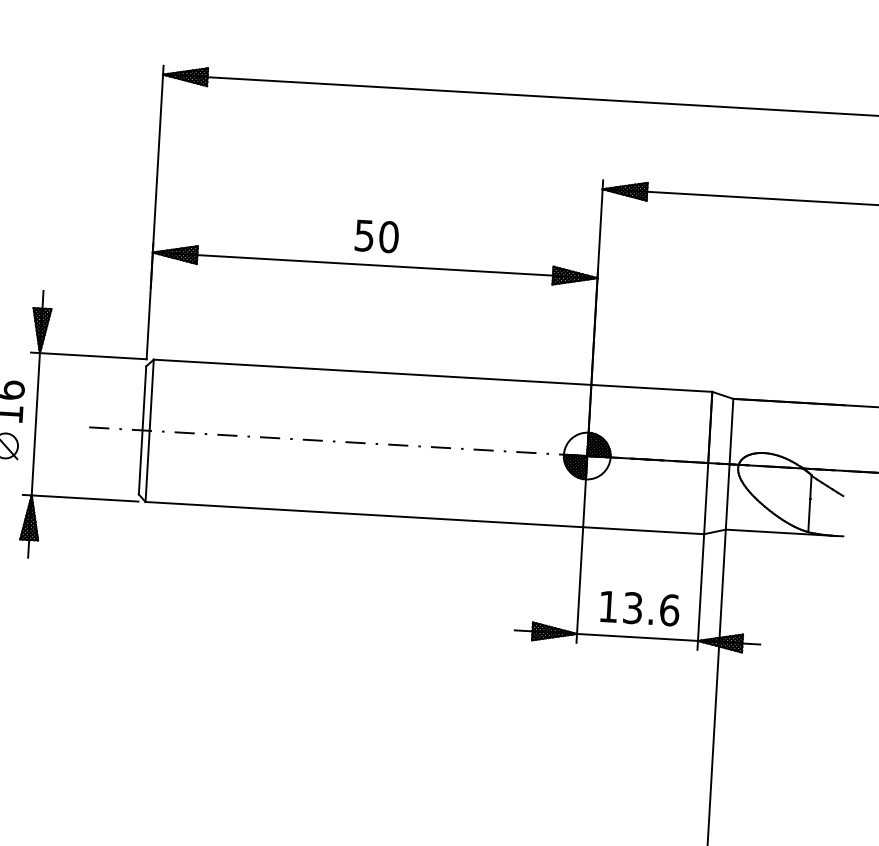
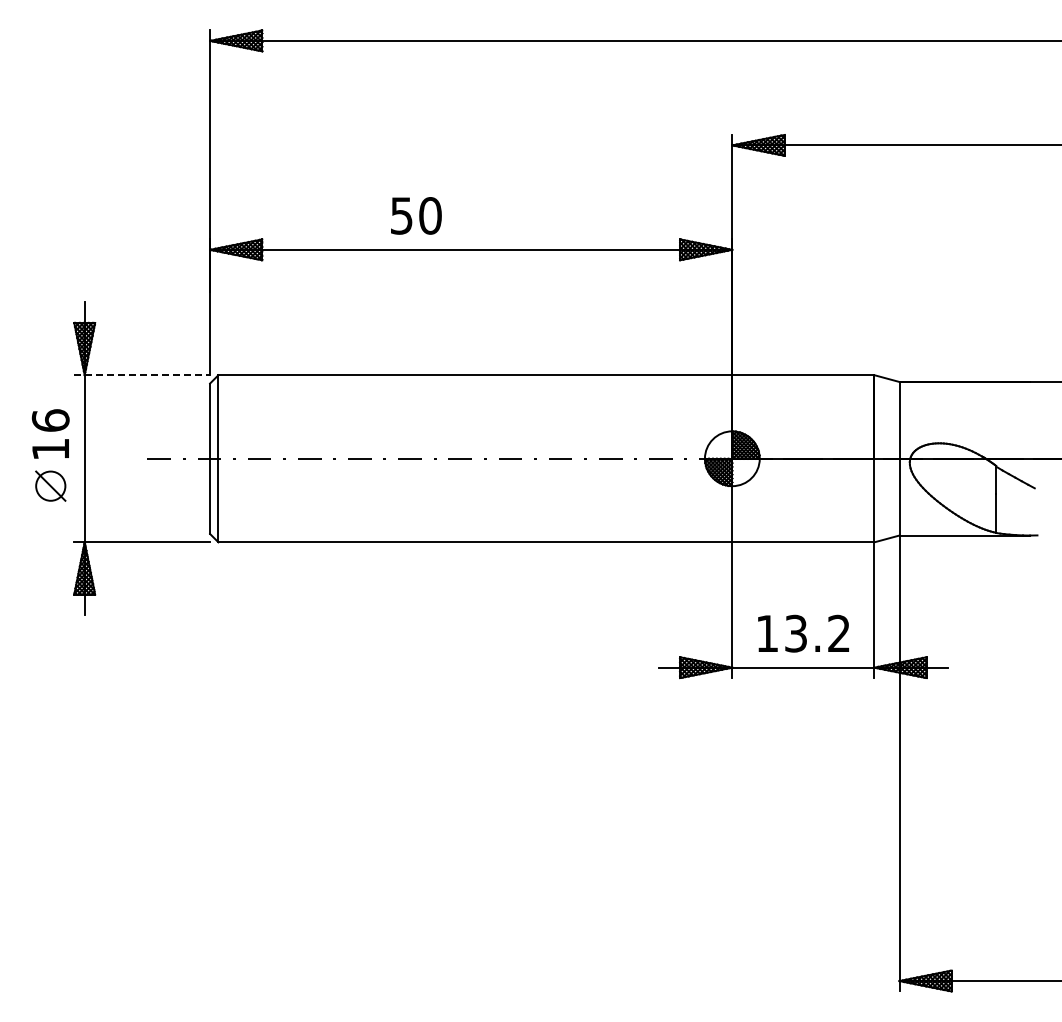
text: (377, 236) -> (416, 215), moved
line: (89, 356) -> (142, 375), solid -> dashed
text: (669, 610) -> (839, 633), 13.6 -> 13.2

